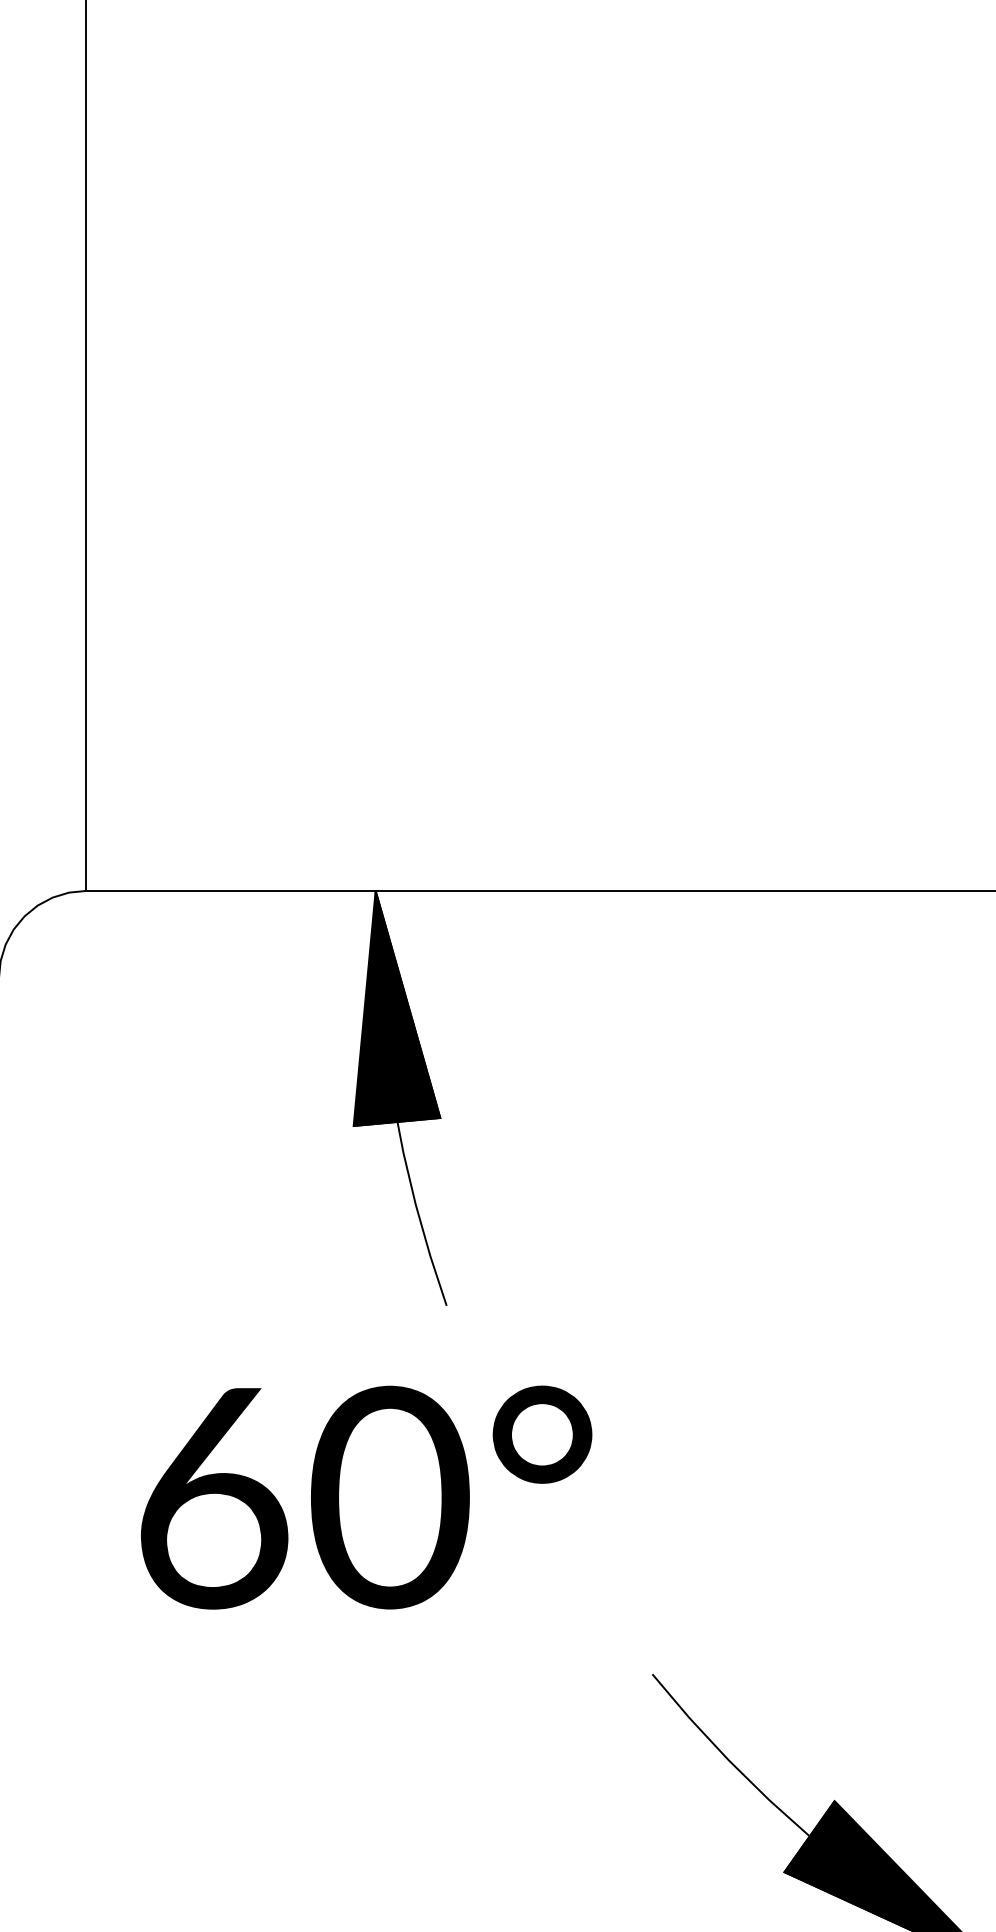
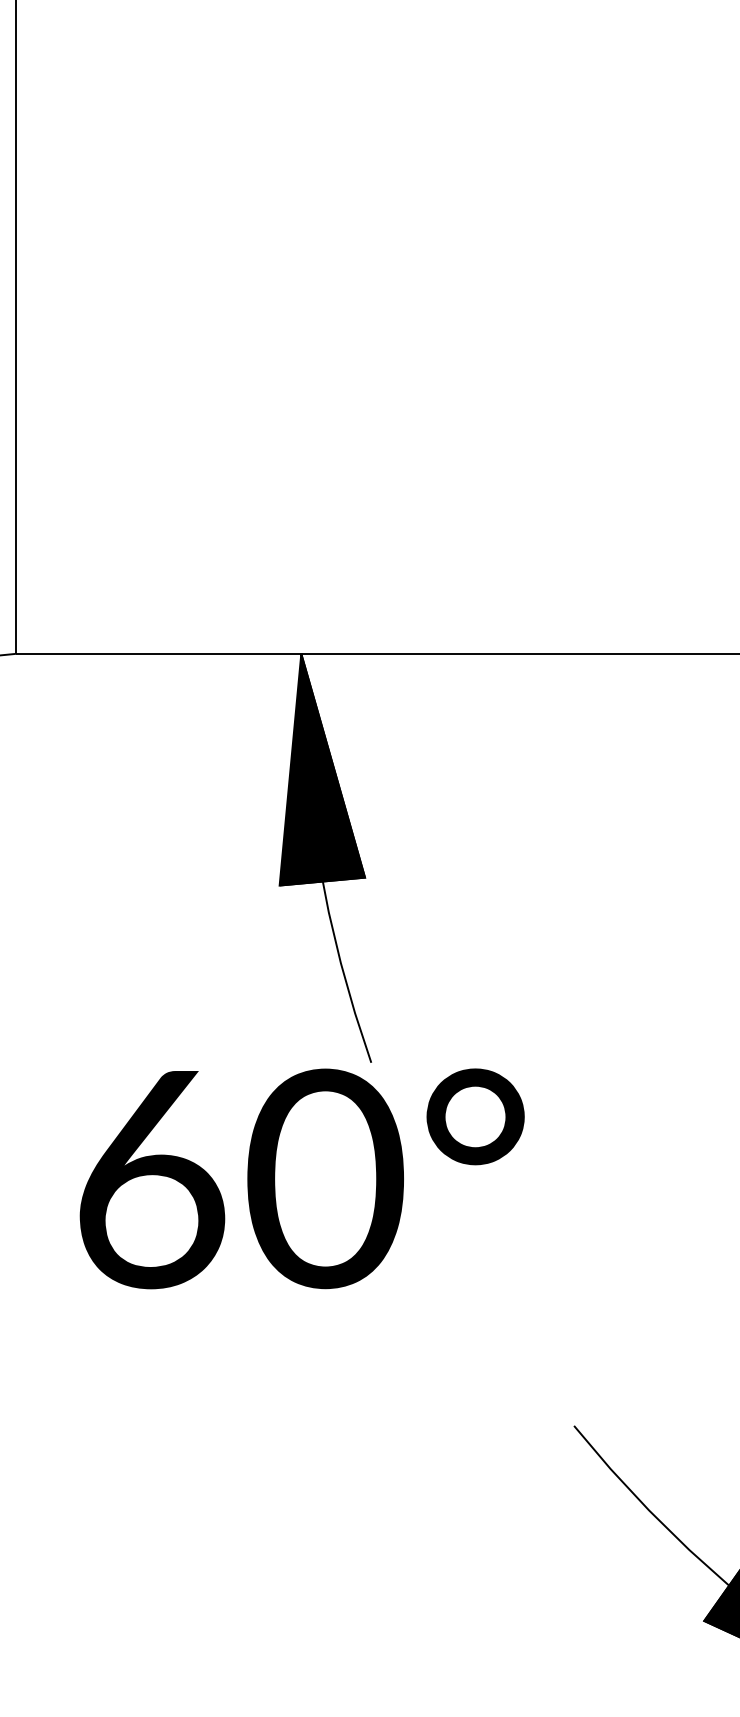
text: (366, 1497) -> (302, 1178), moved

